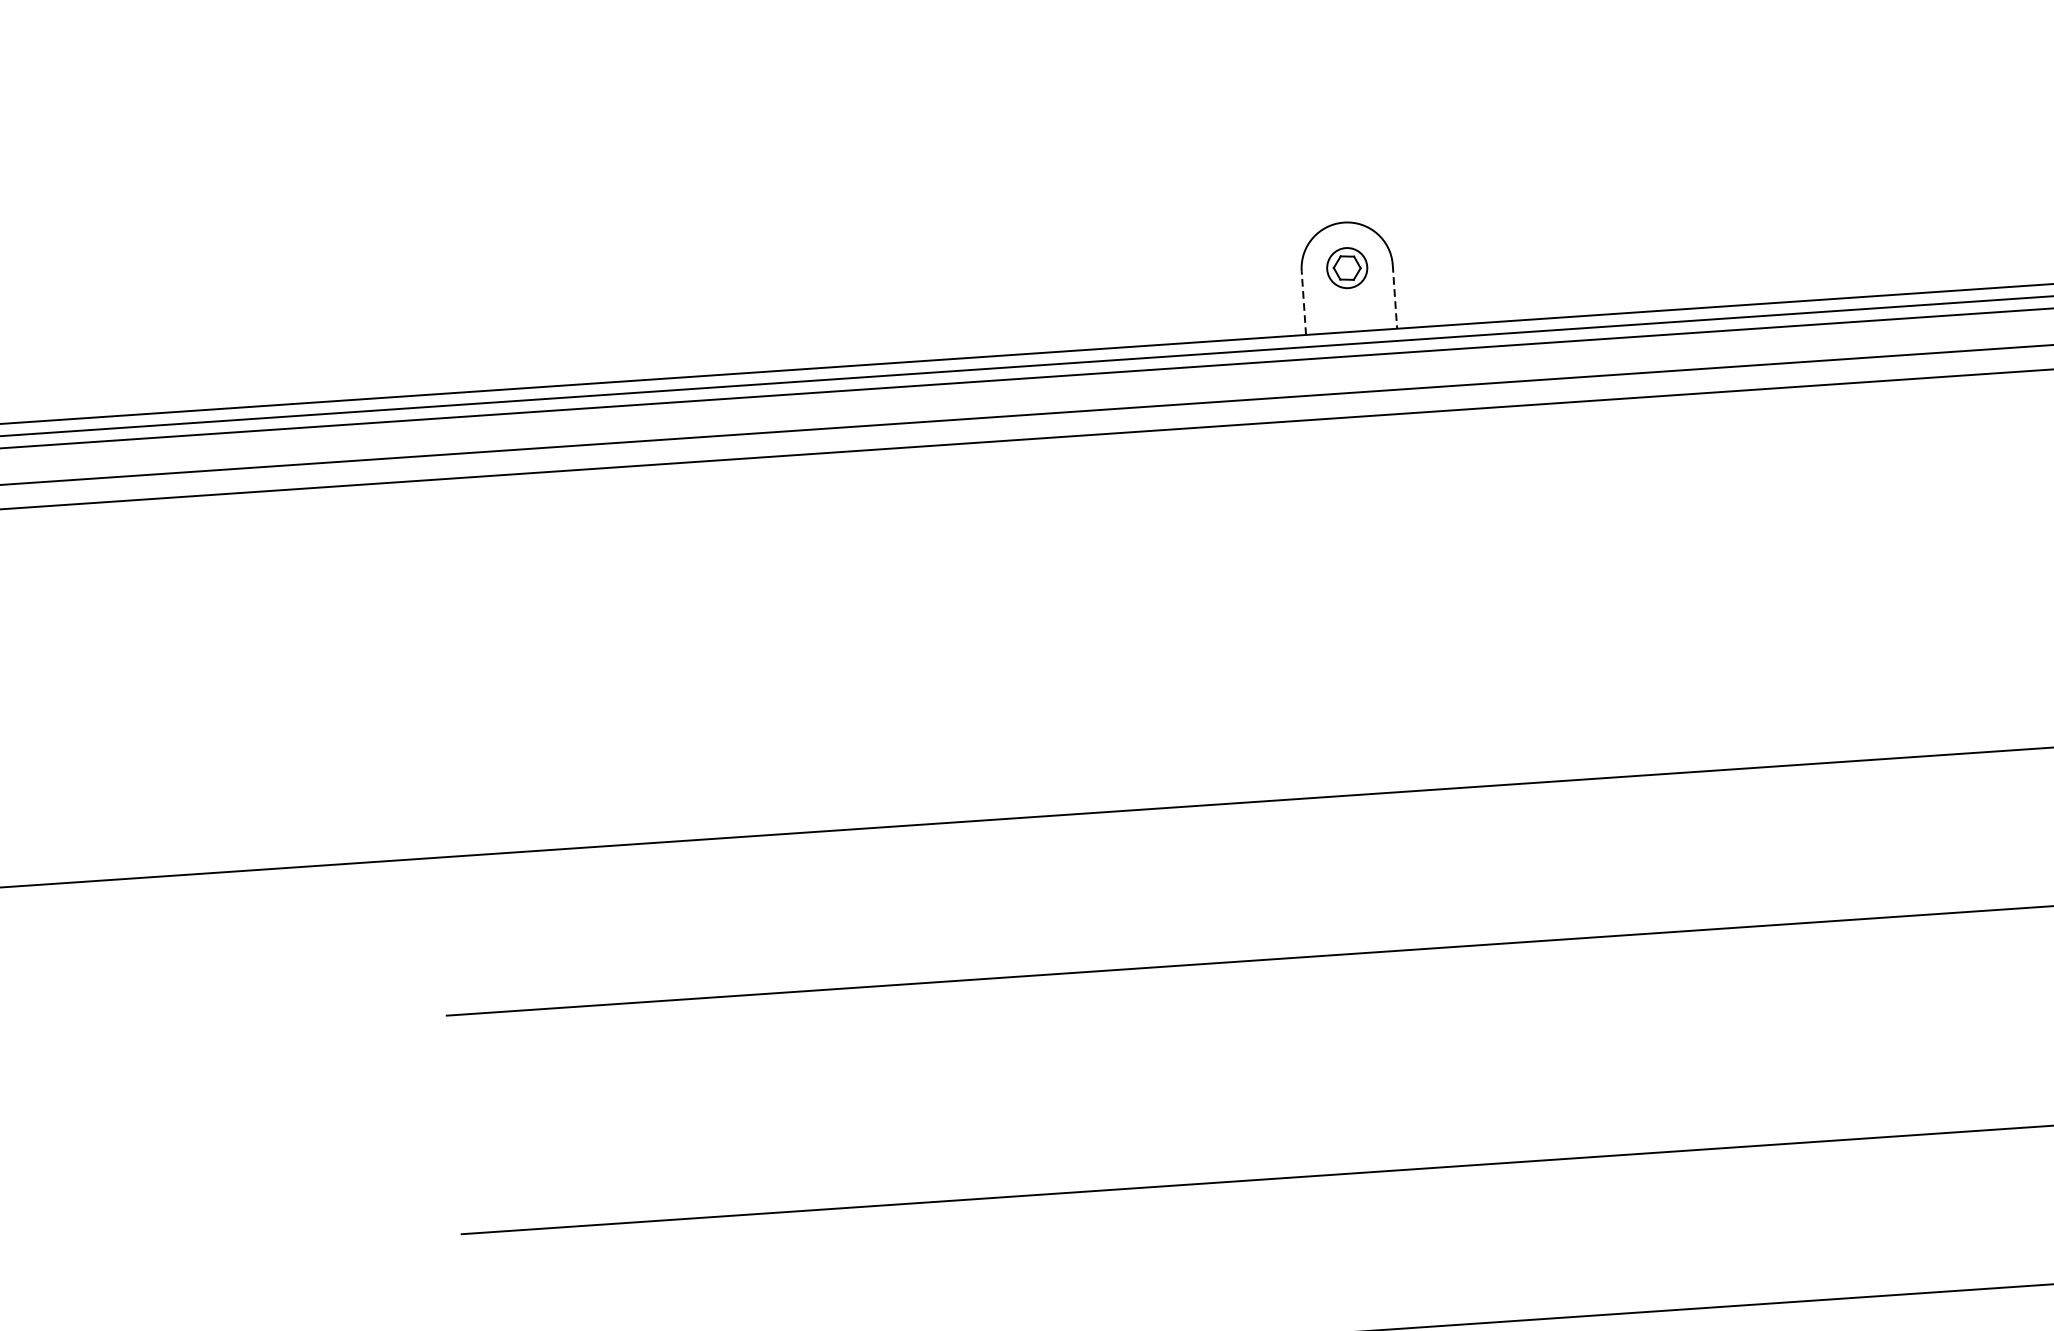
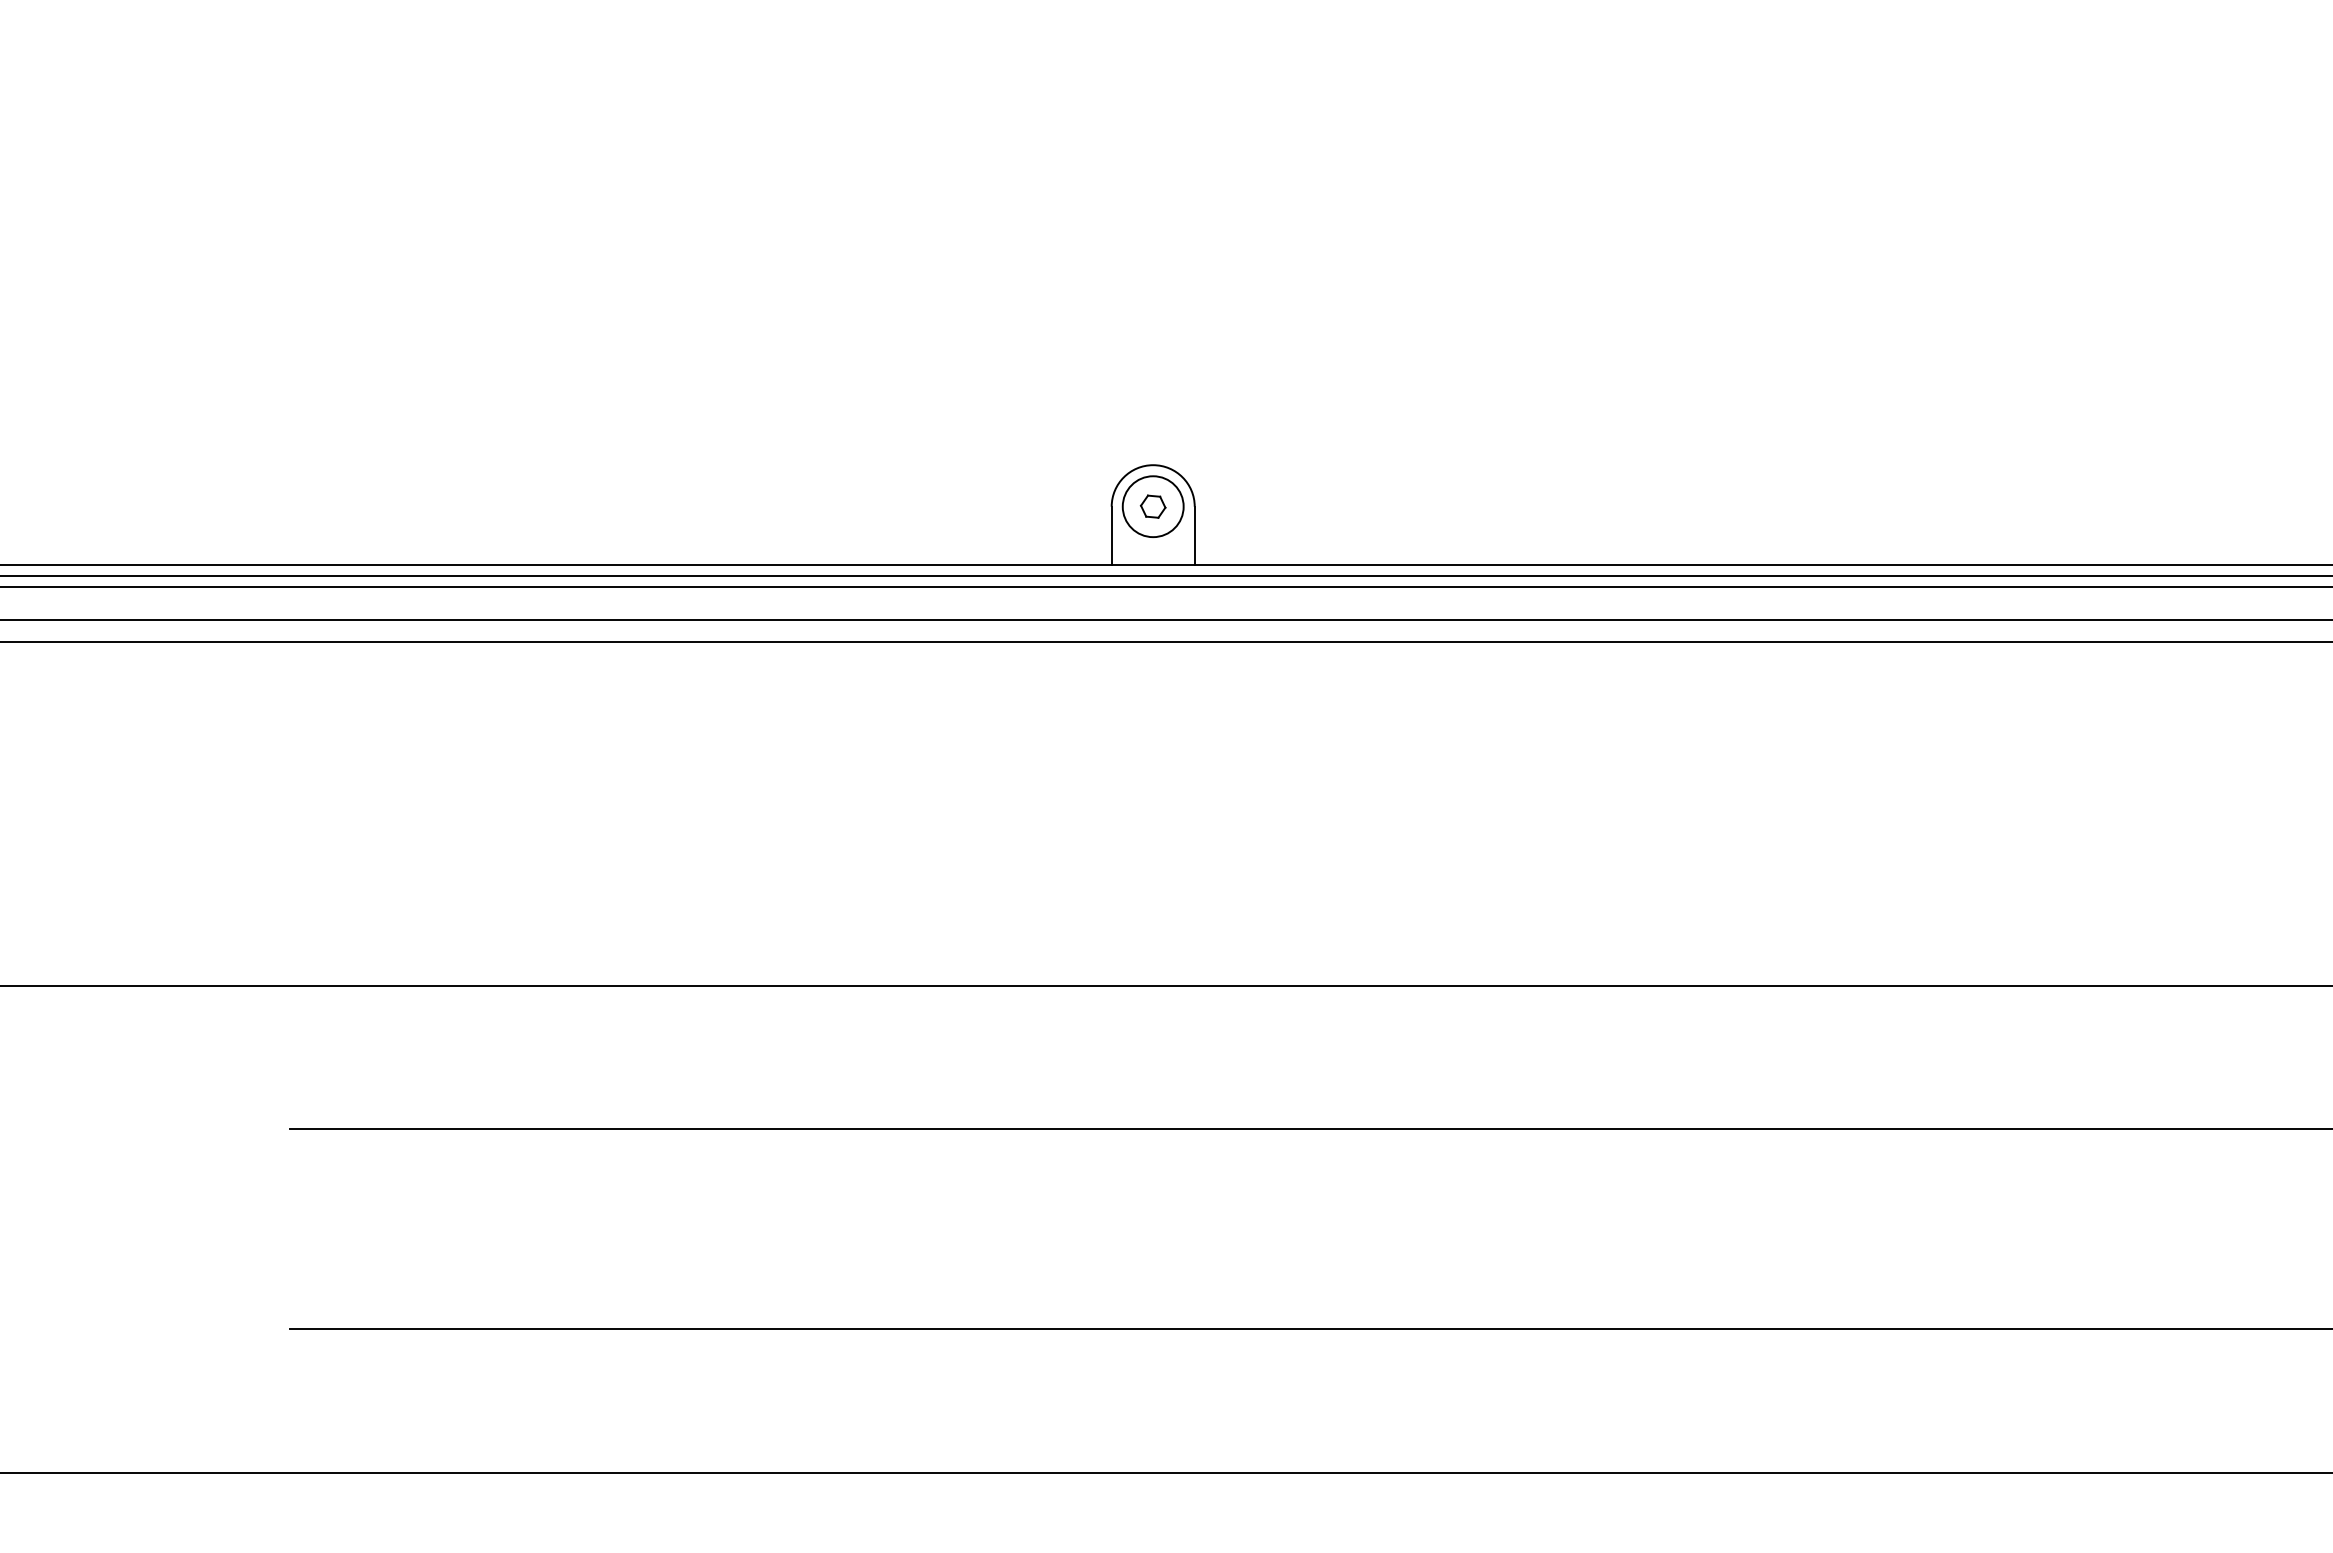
circle: (1346, 267) -> (1152, 506), size x1.67
line: (1394, 297) -> (1194, 536), dashed -> solid
line: (1303, 302) -> (1111, 535), dashed -> solid

